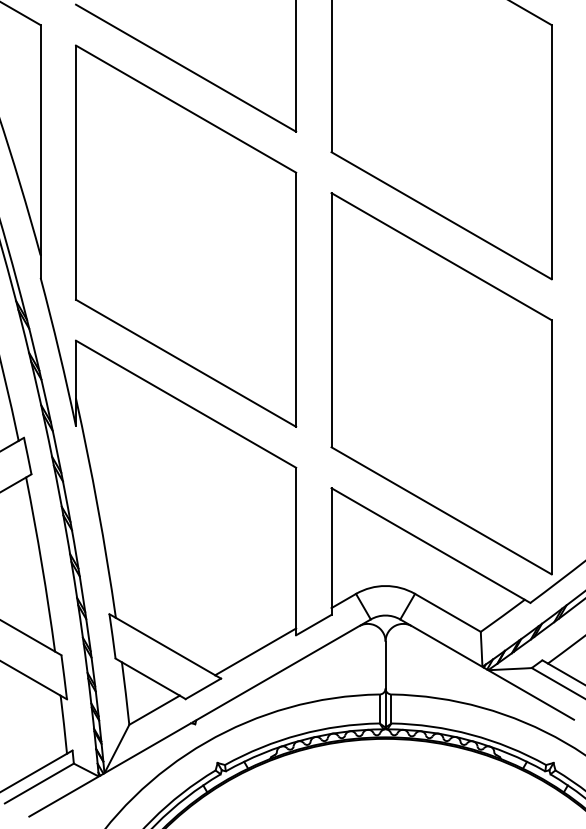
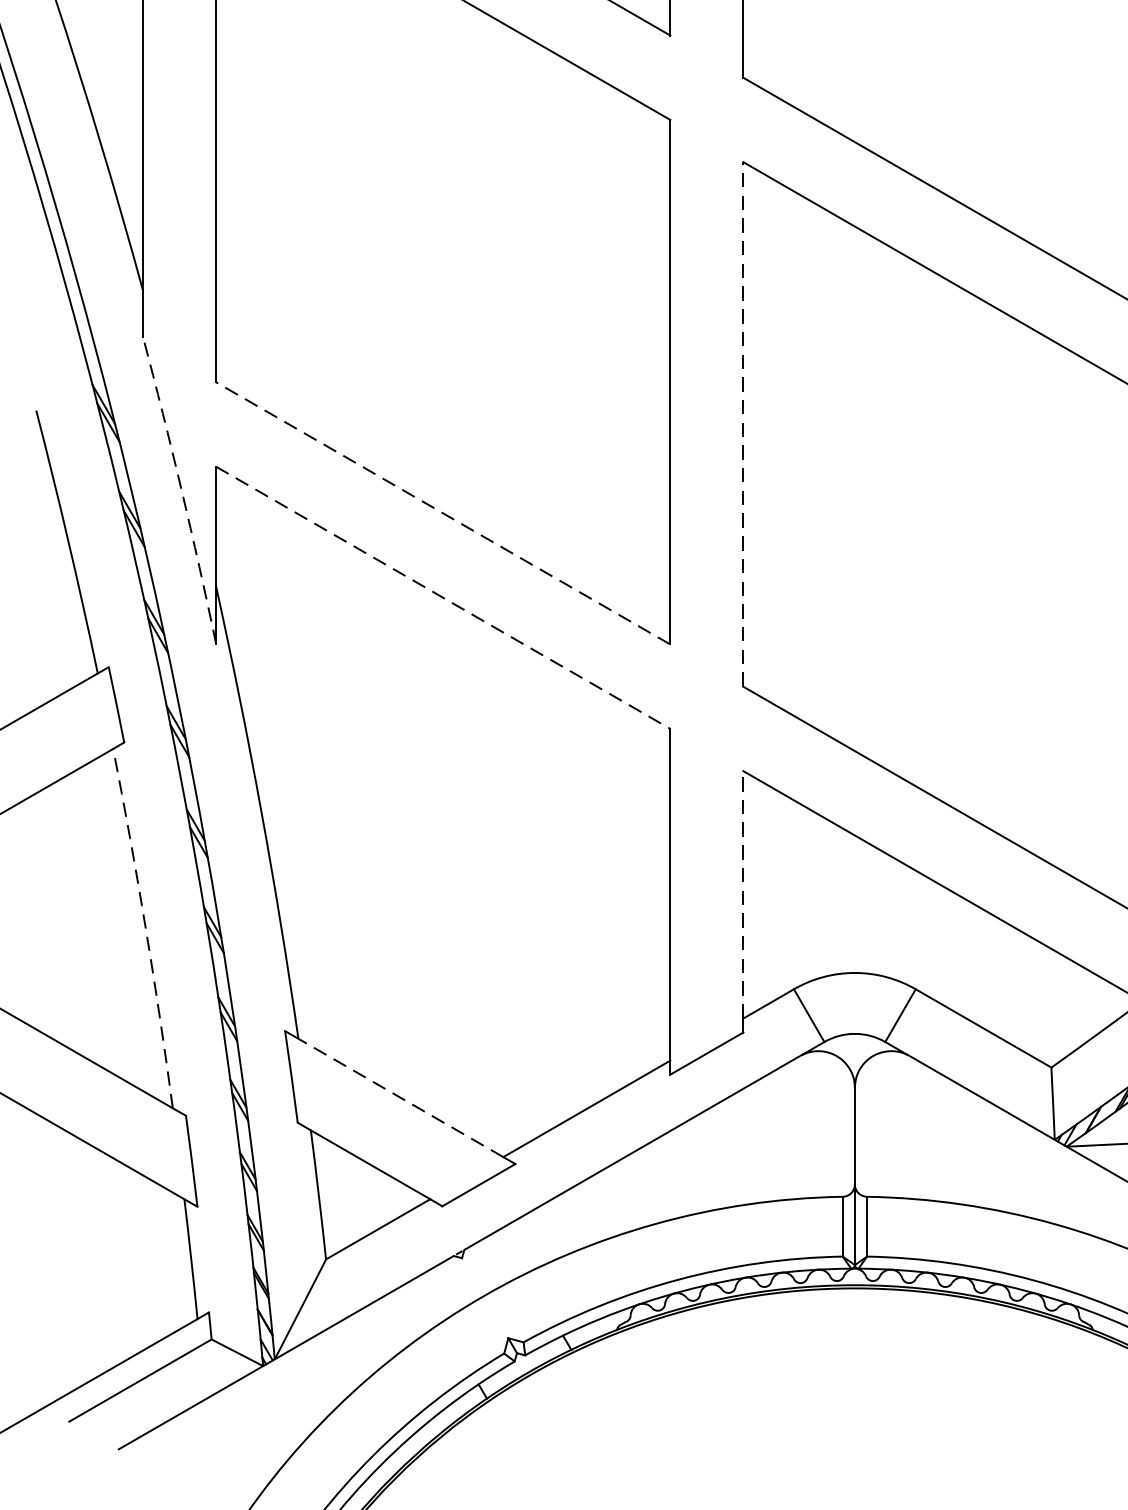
line: (331, 319) -> (743, 422), solid -> dashed
arc: (59, 351) -> (182, 489), solid -> dashed
line: (185, 363) -> (442, 513), solid -> dashed
line: (186, 404) -> (444, 598), solid -> dashed
line: (331, 548) -> (743, 895), solid -> dashed
arc: (41, 564) -> (144, 928), solid -> dashed
line: (165, 646) -> (400, 1097), solid -> dashed

